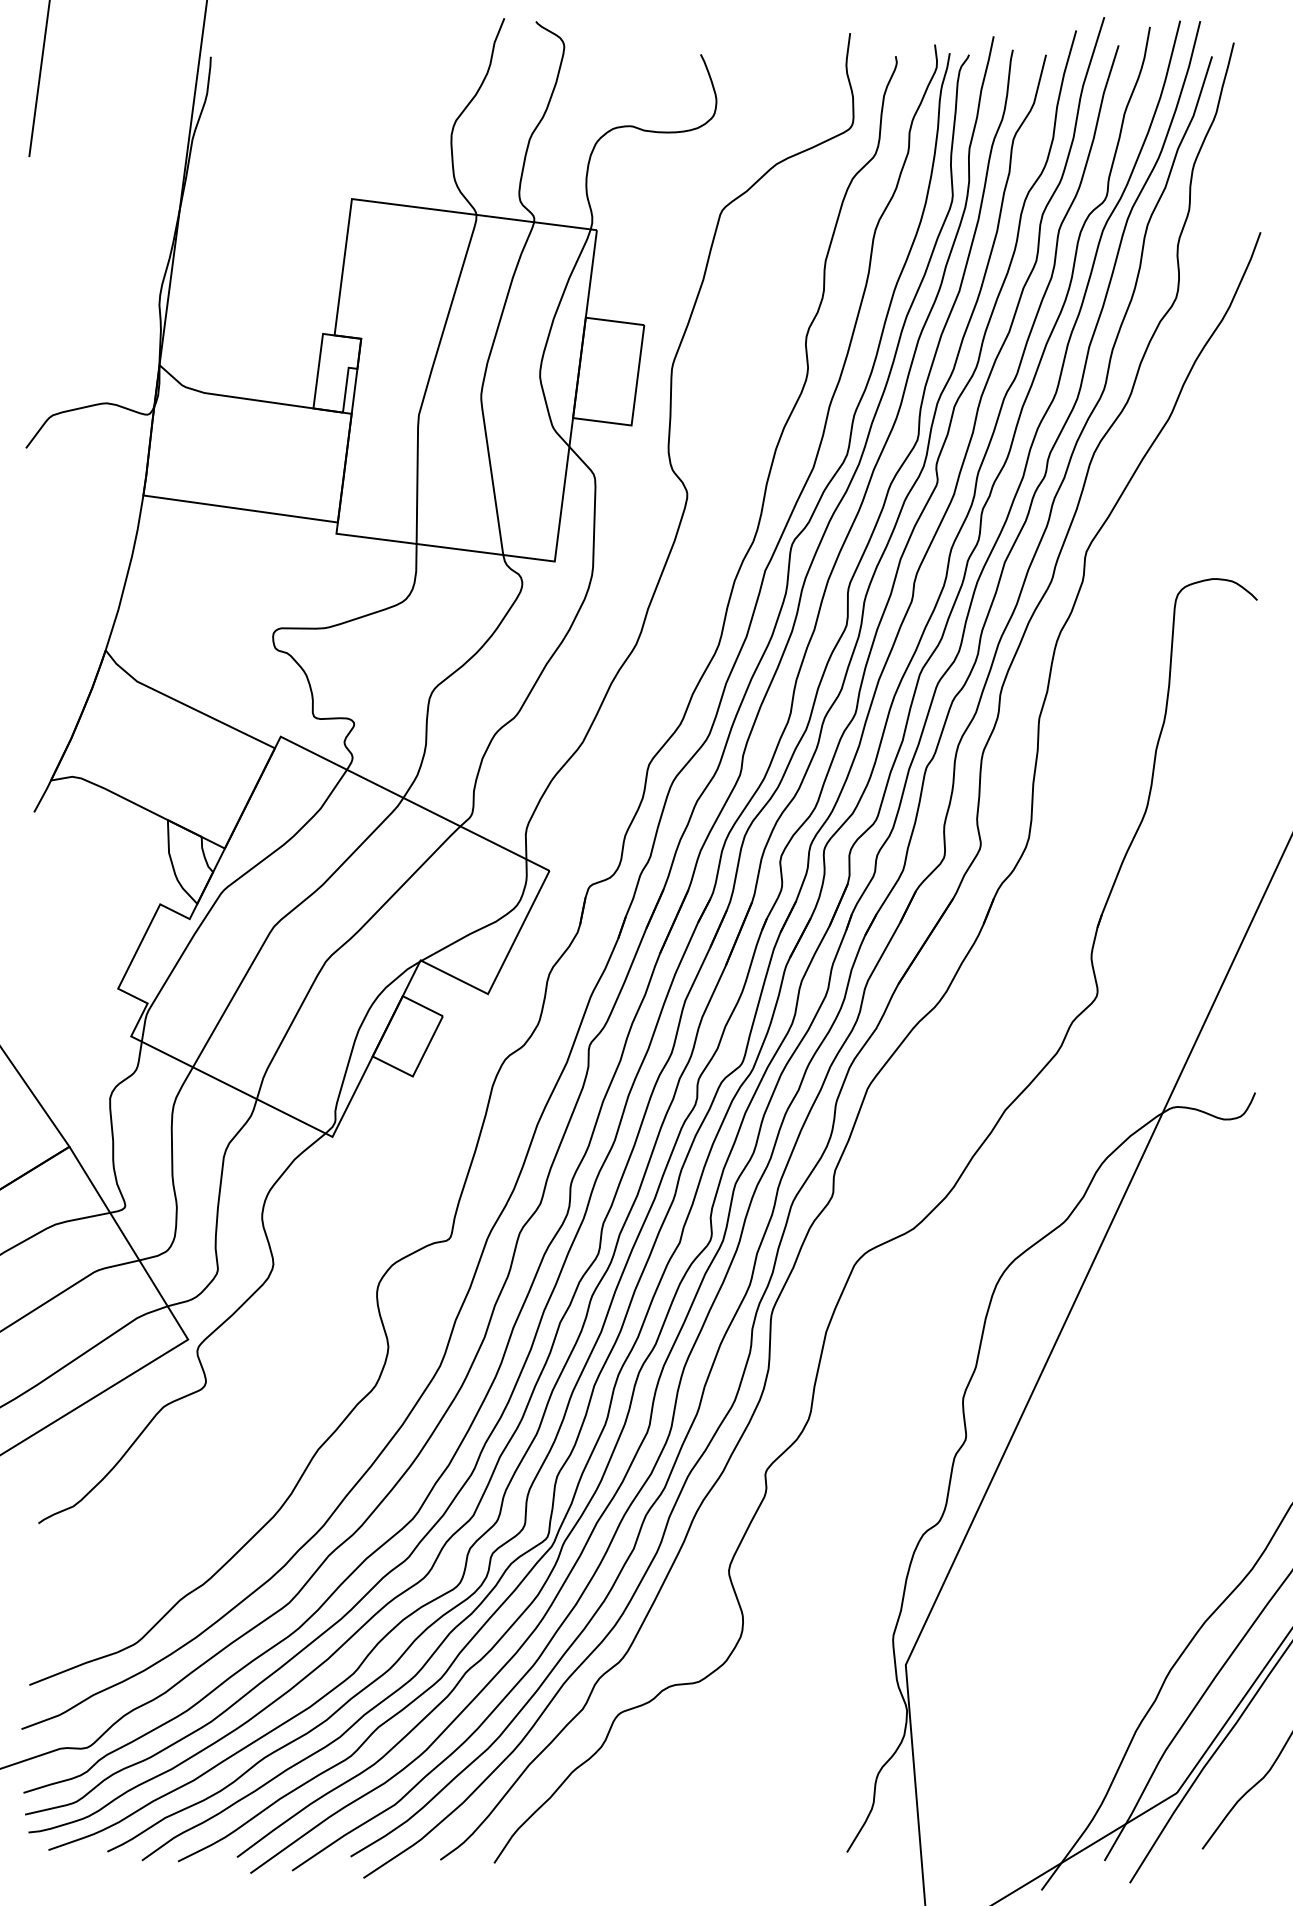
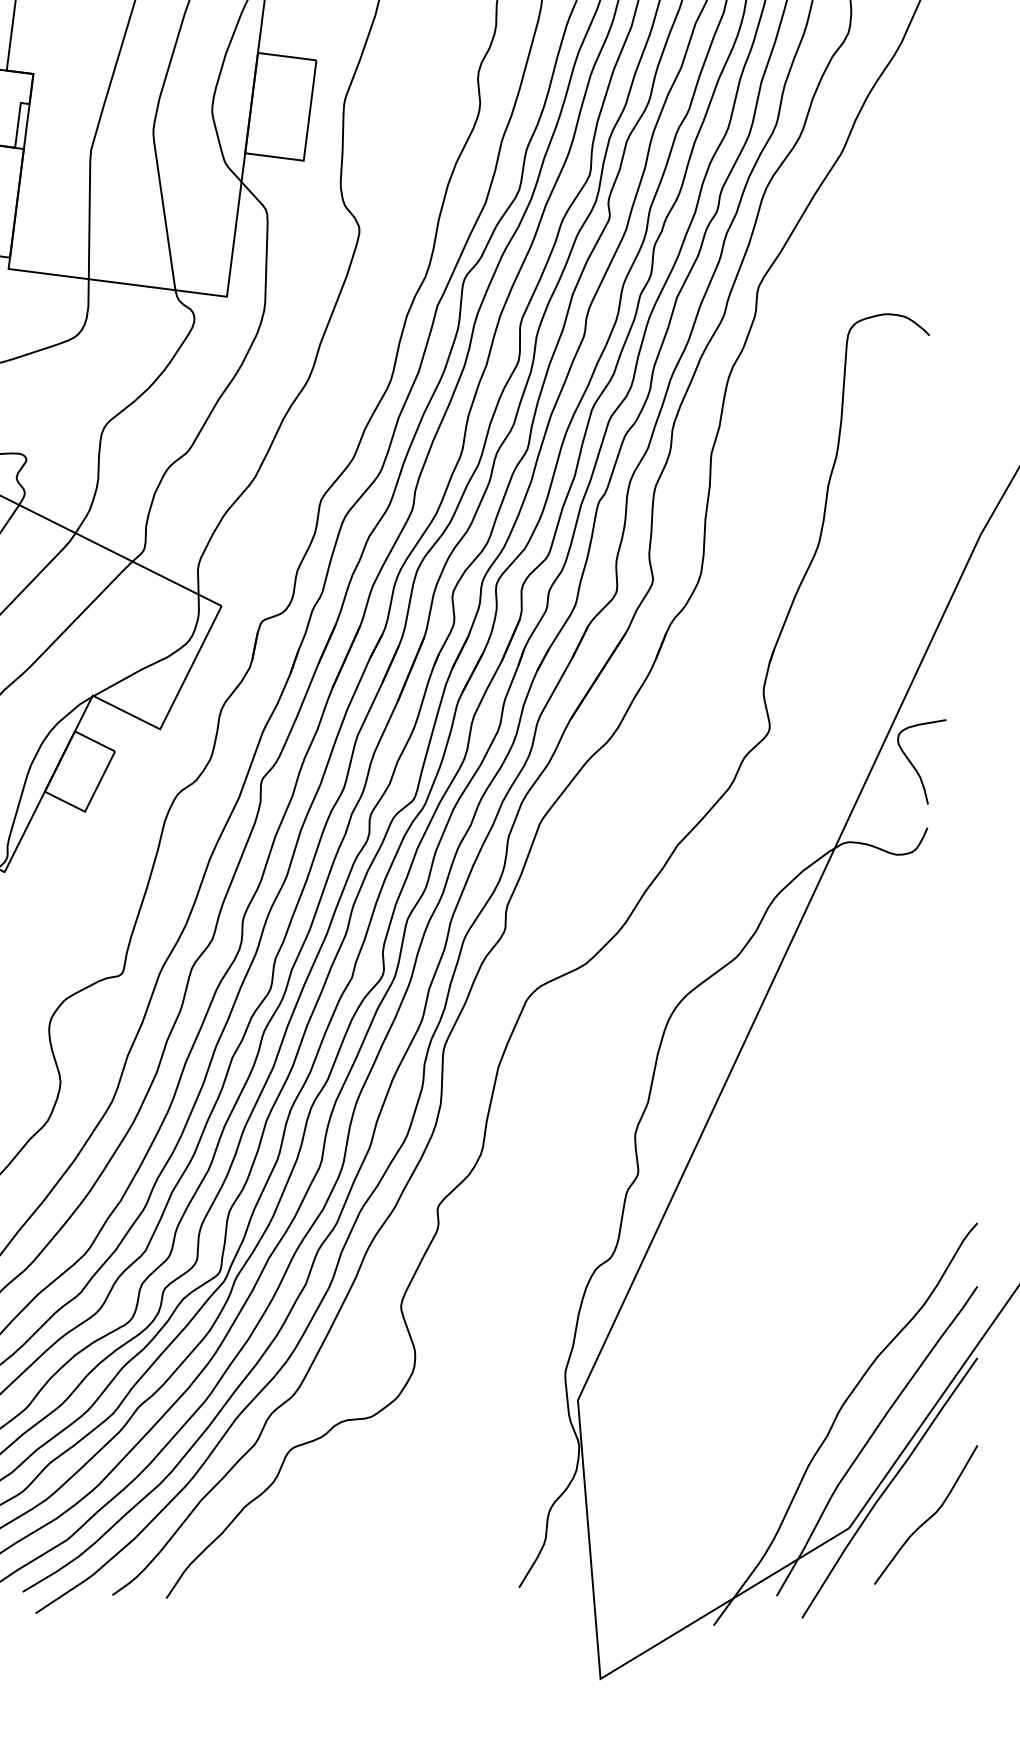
curve: (1243, 1032) -> (915, 767), added

